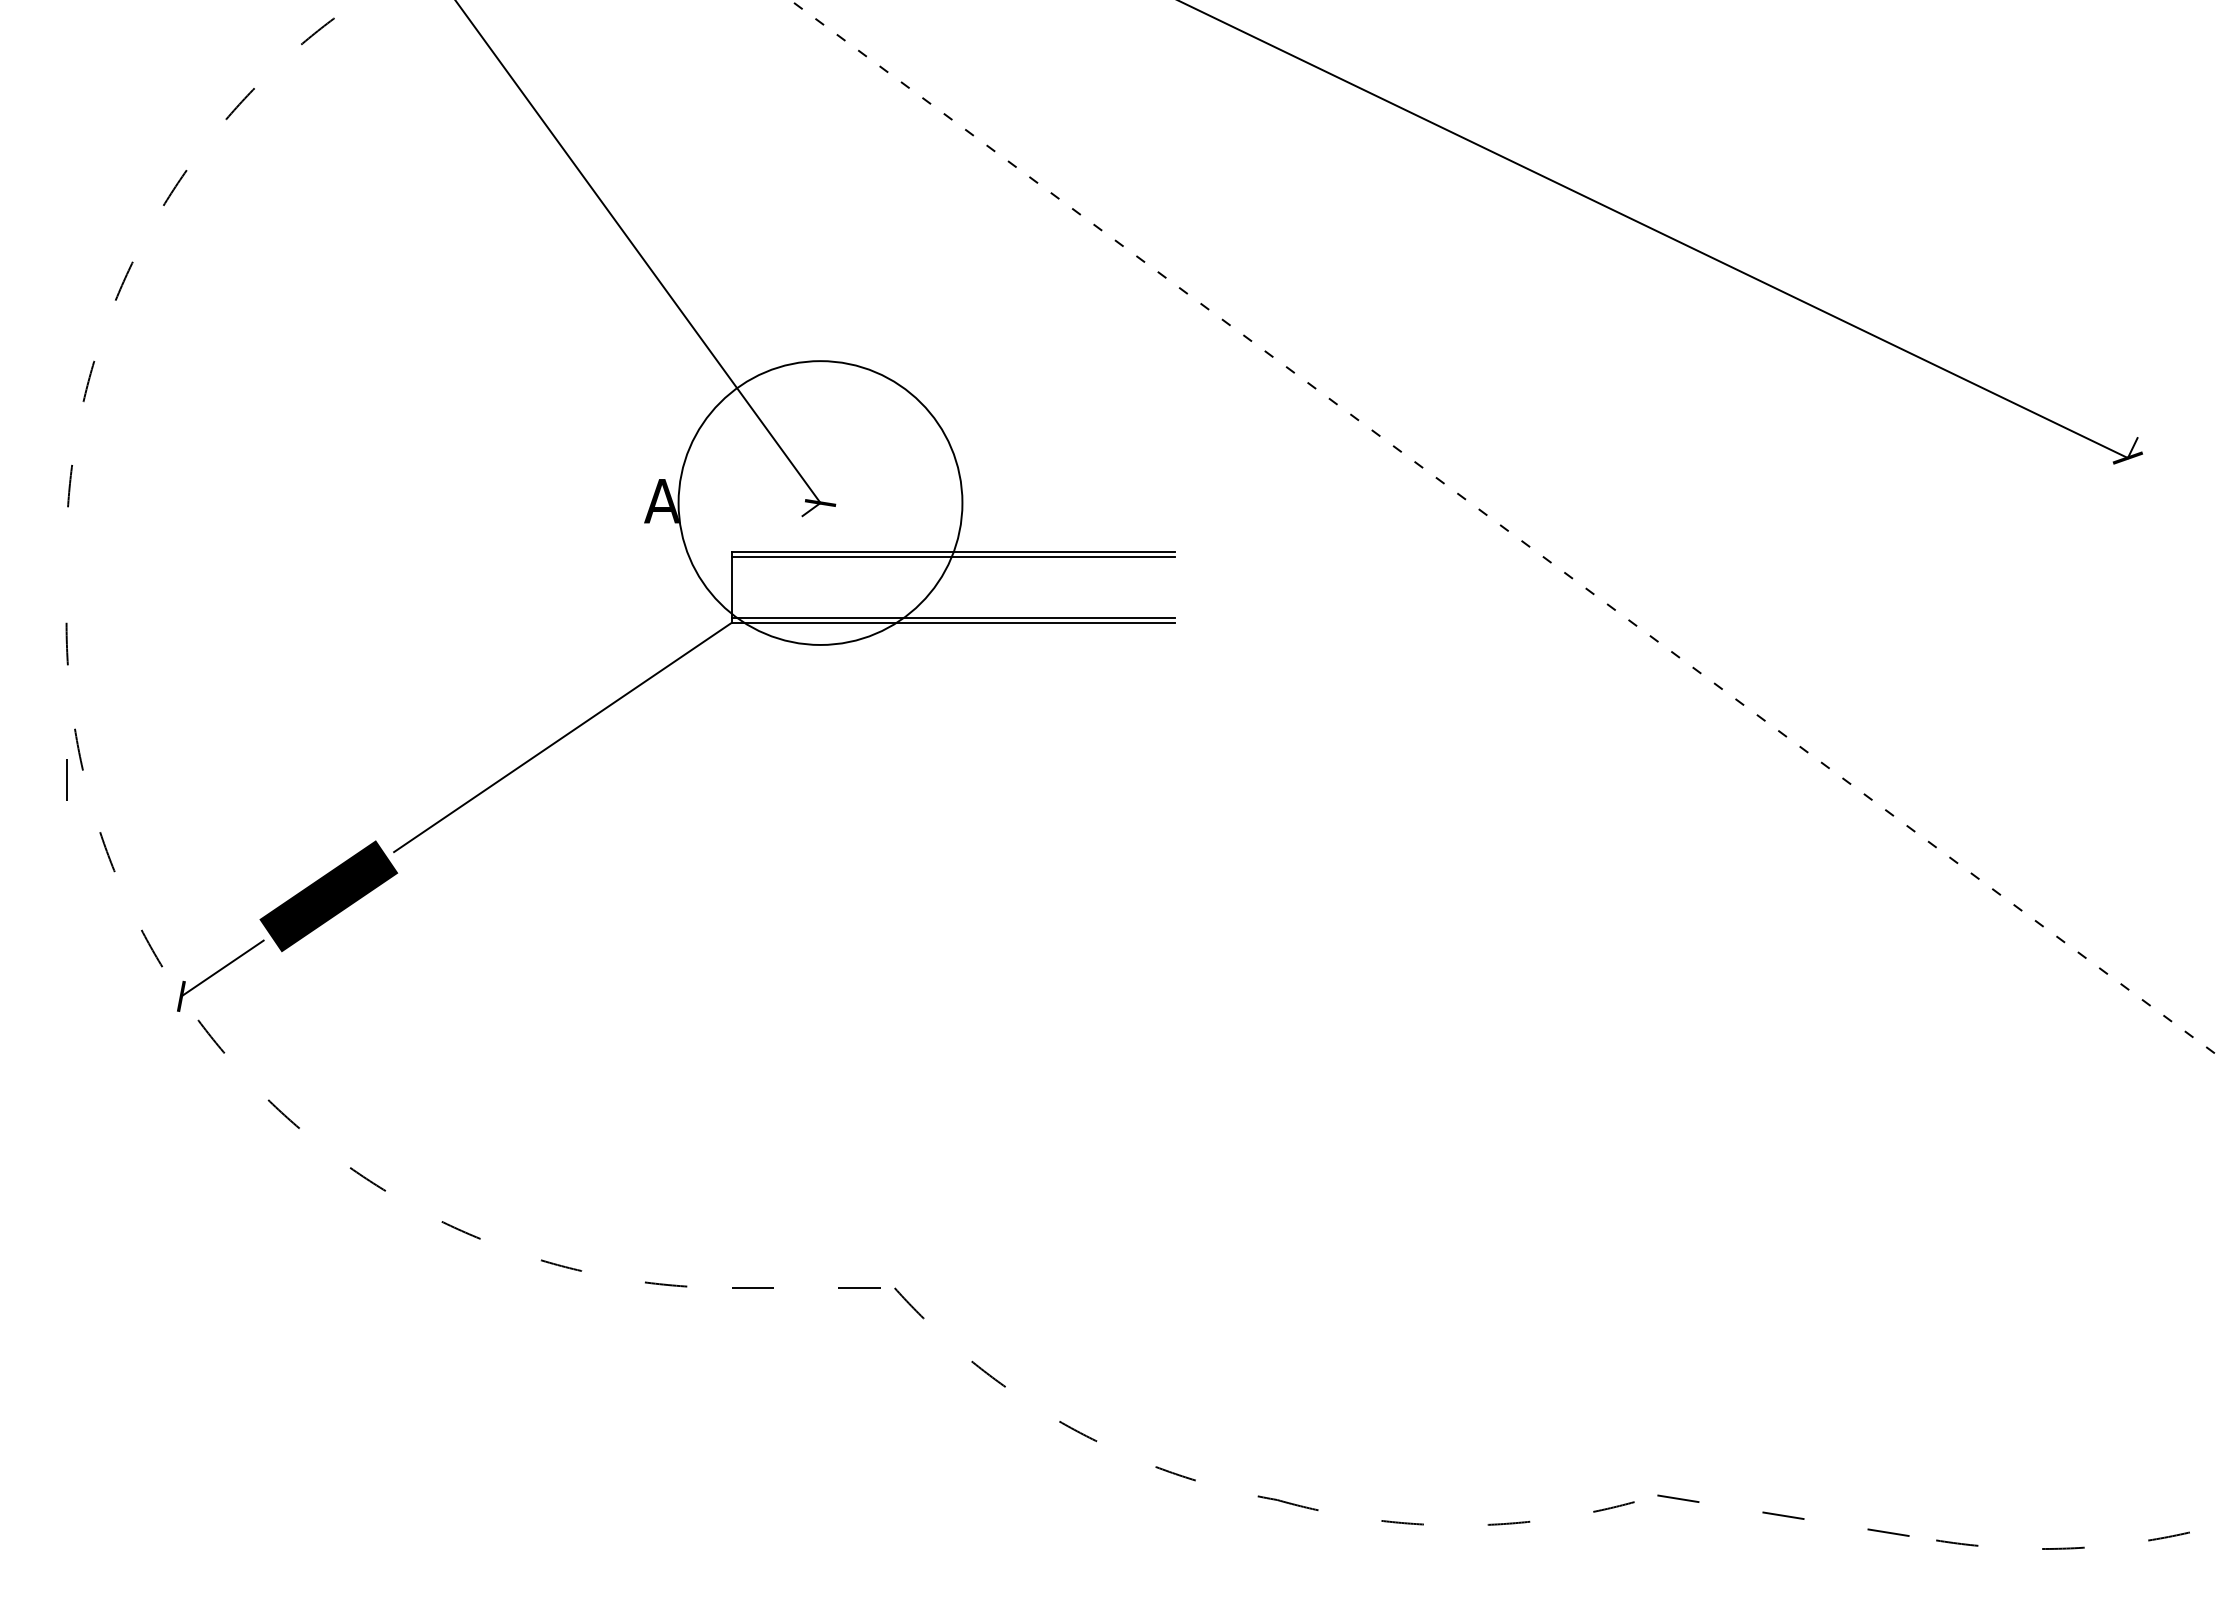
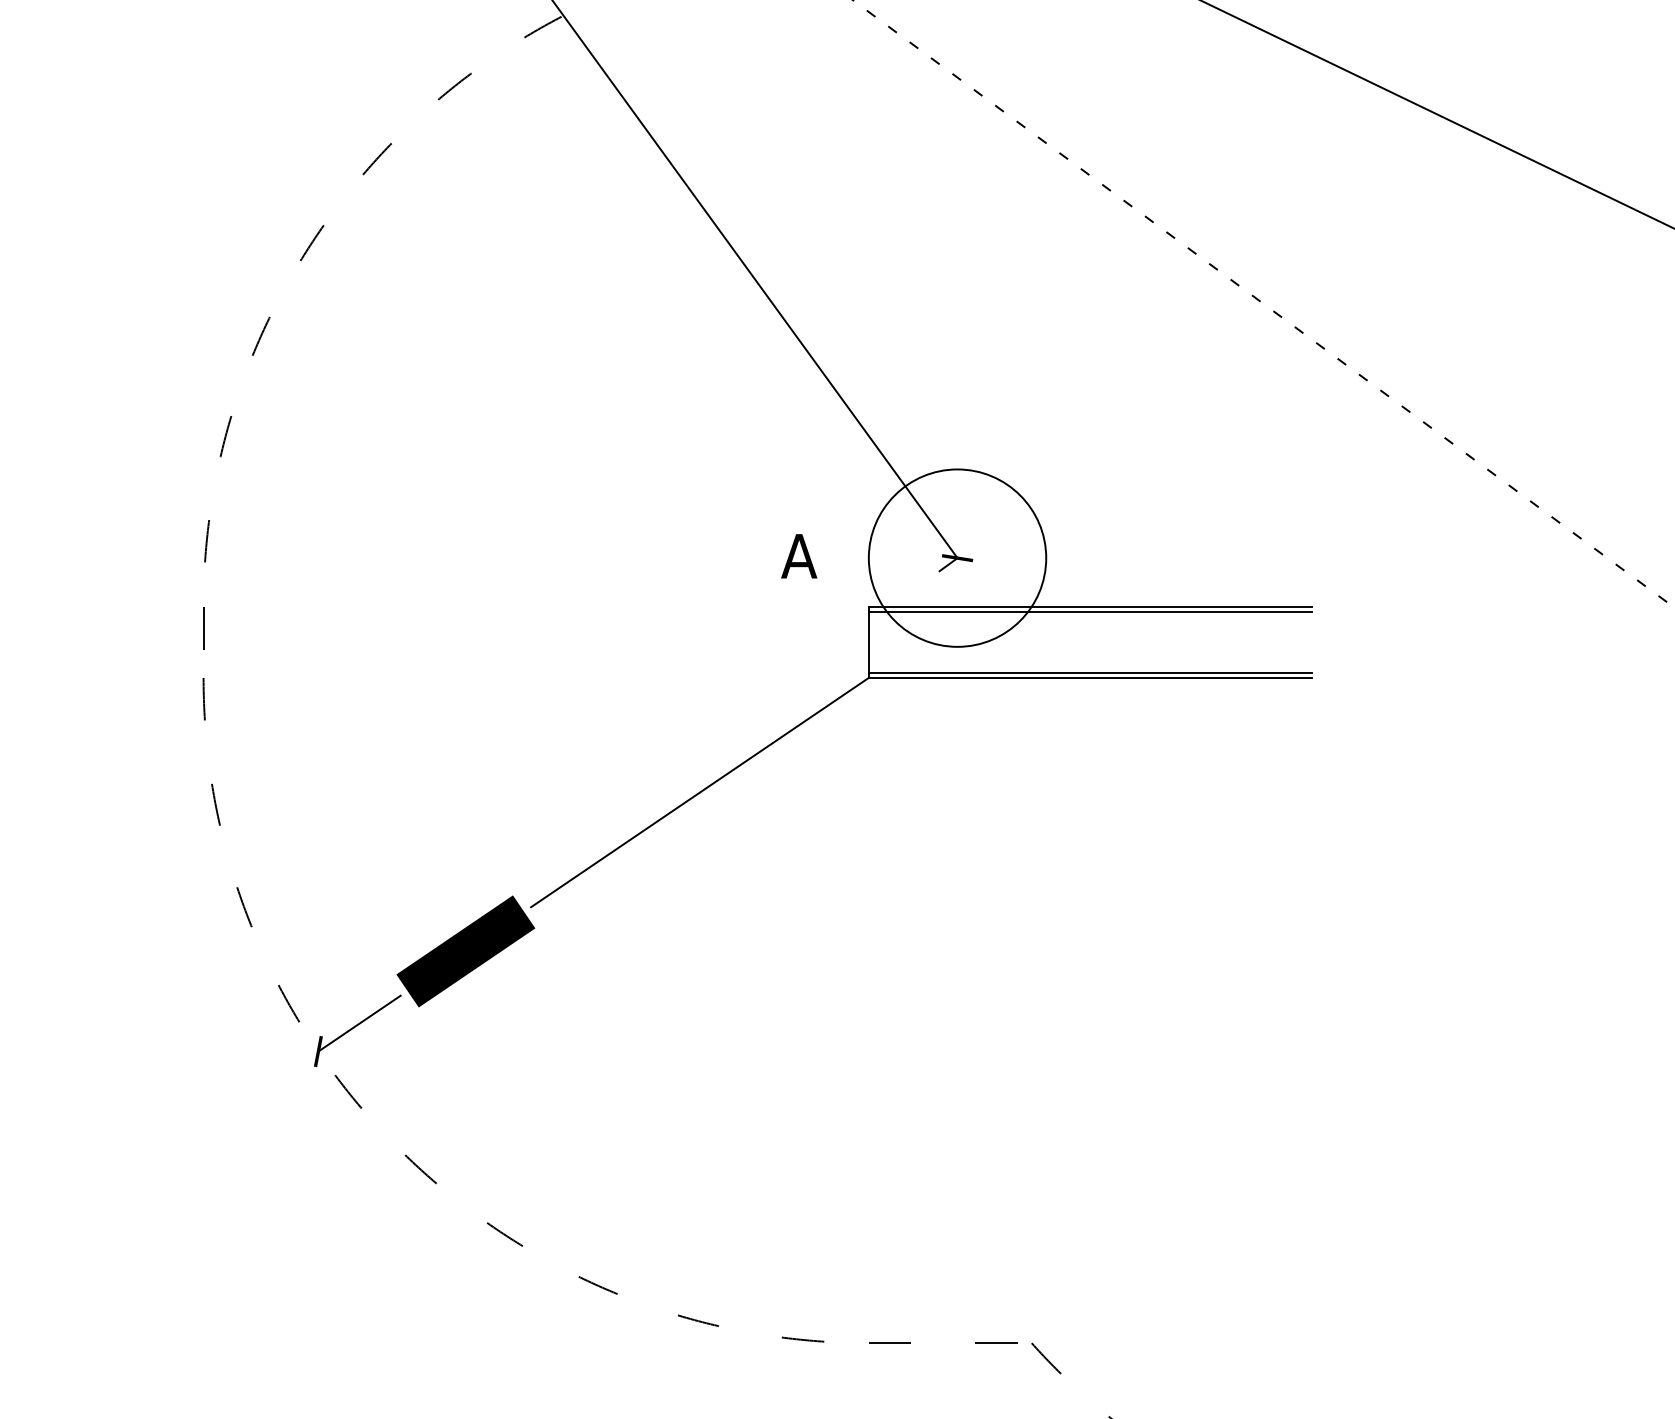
circle: (820, 502) -> (957, 557), size x0.62
line: (66, 779) -> (203, 627), moved

